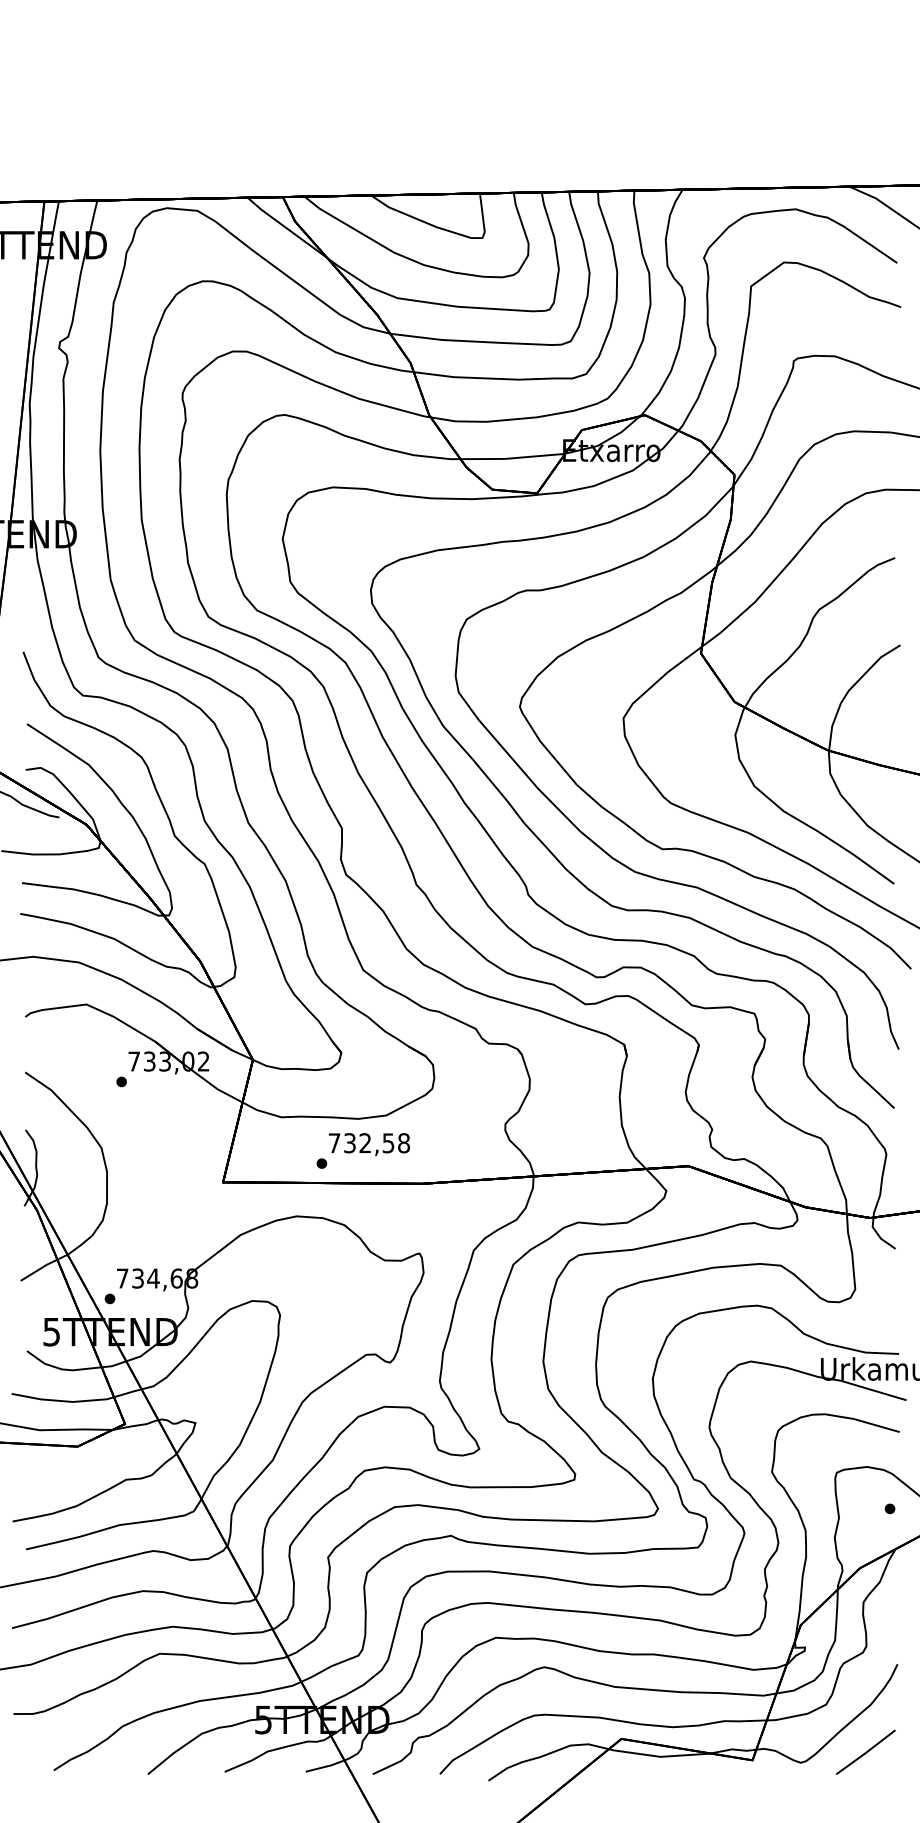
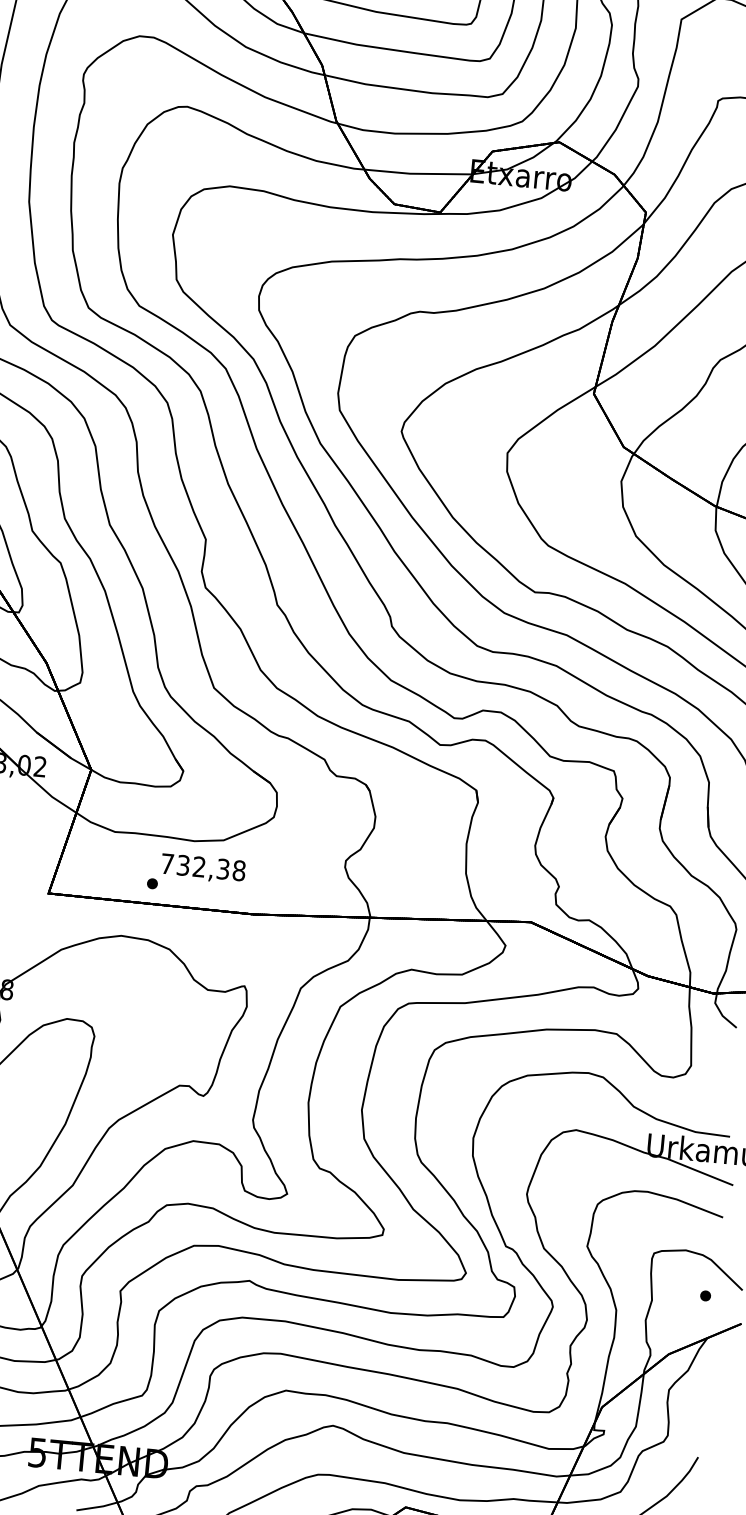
text: (388, 1142) -> (223, 868), 732,58 -> 732,38

